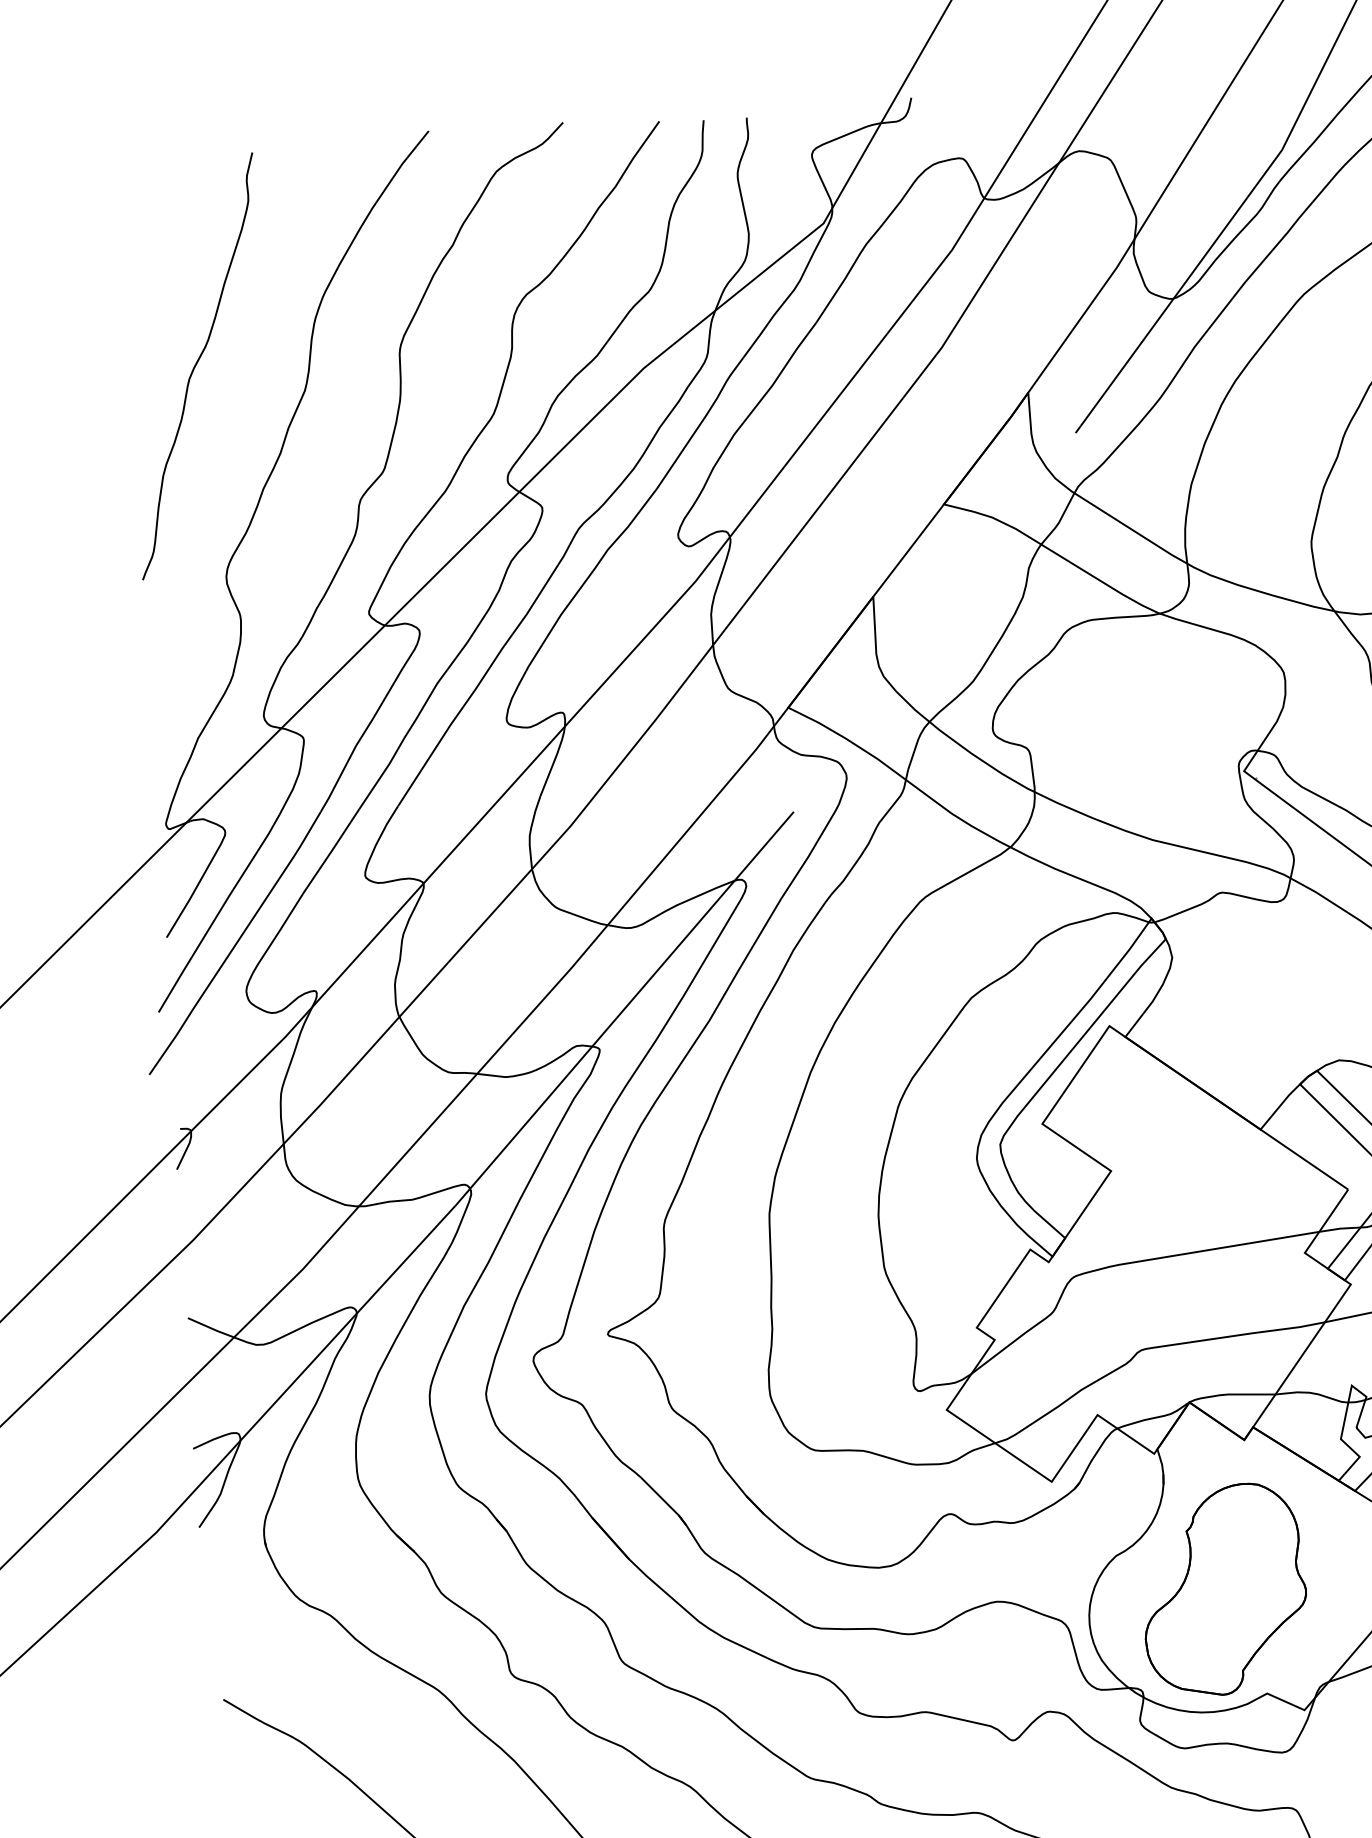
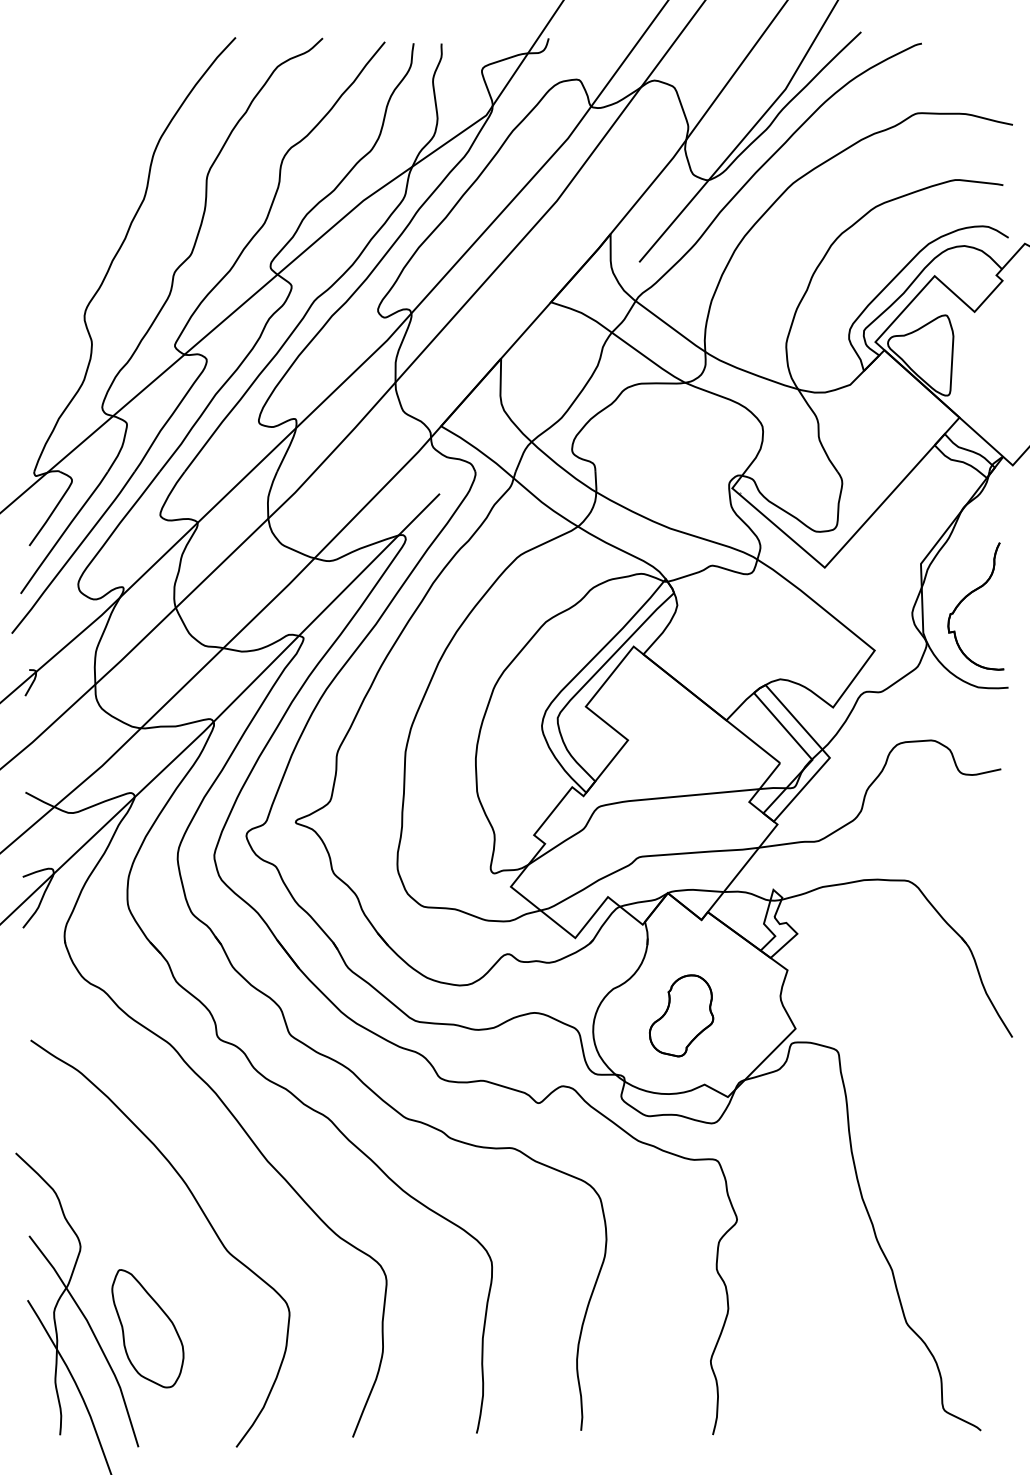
curve: (197, 366) -> (75, 178), removed
part: (1223, 1589) -> (681, 1015), size x0.6

